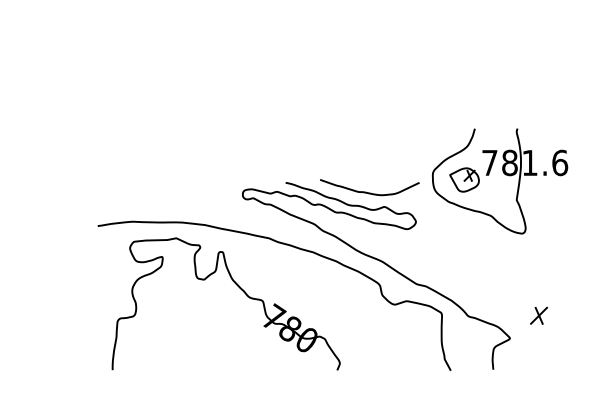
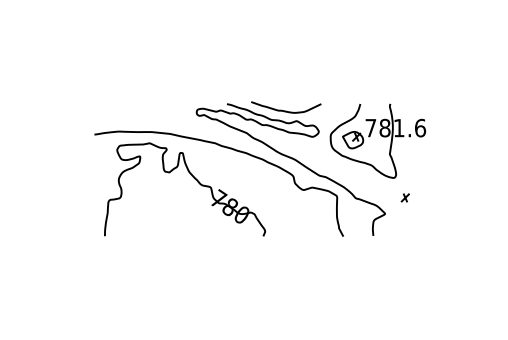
part: (499, 180) -> (377, 140), moved
part: (537, 315) -> (404, 197), size x0.62

